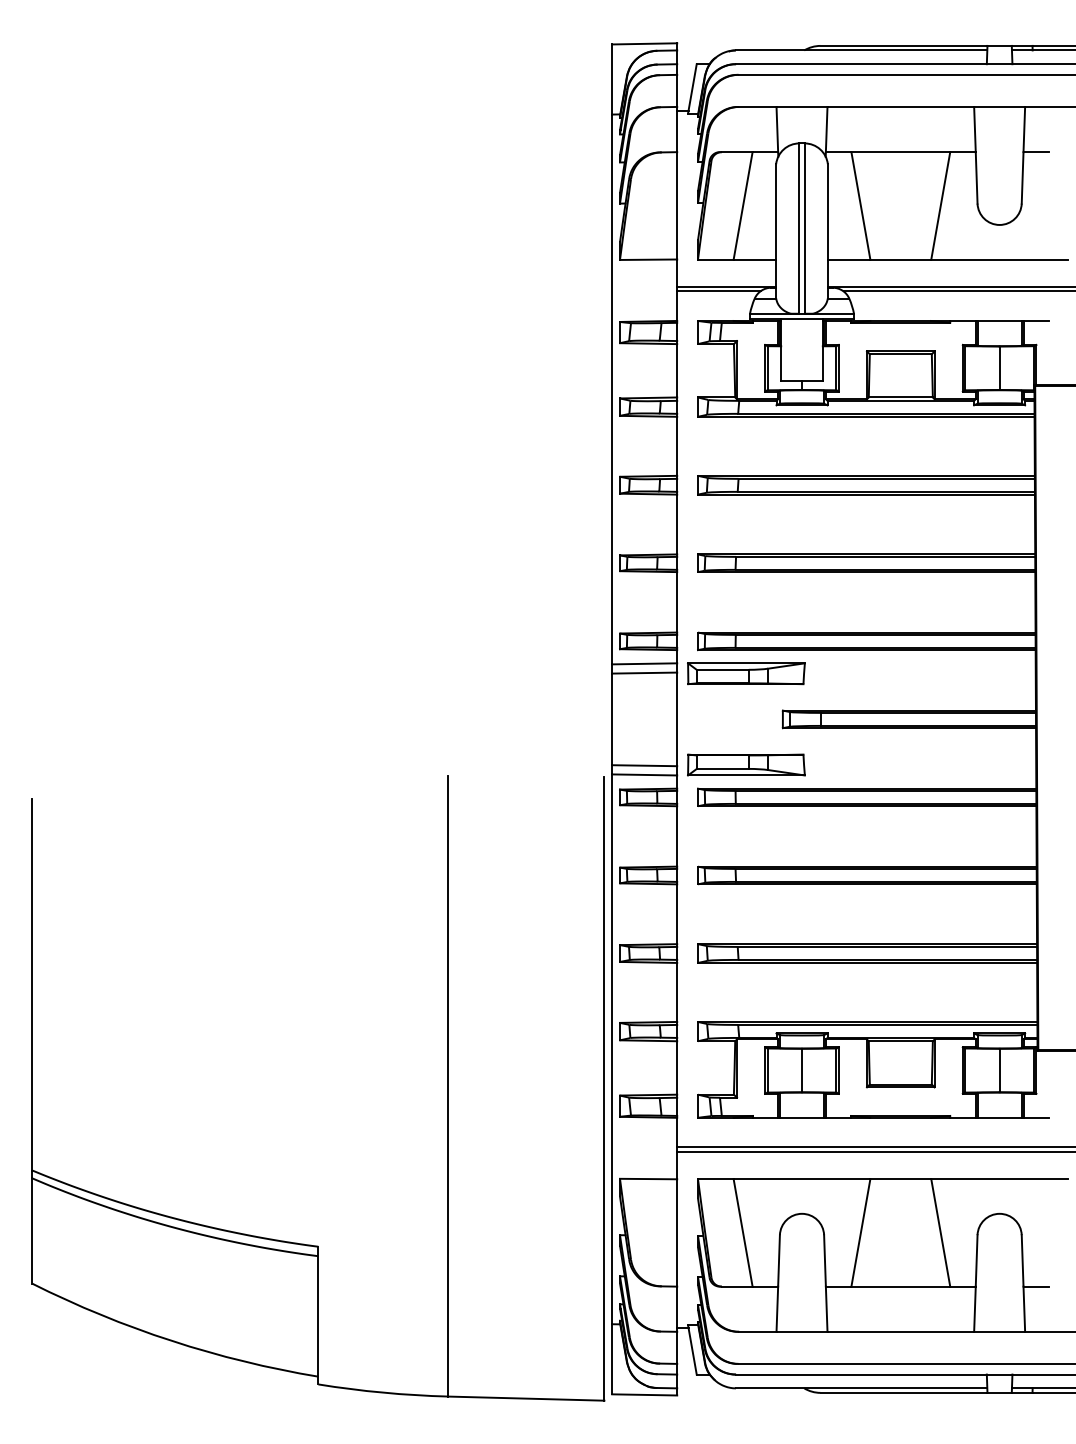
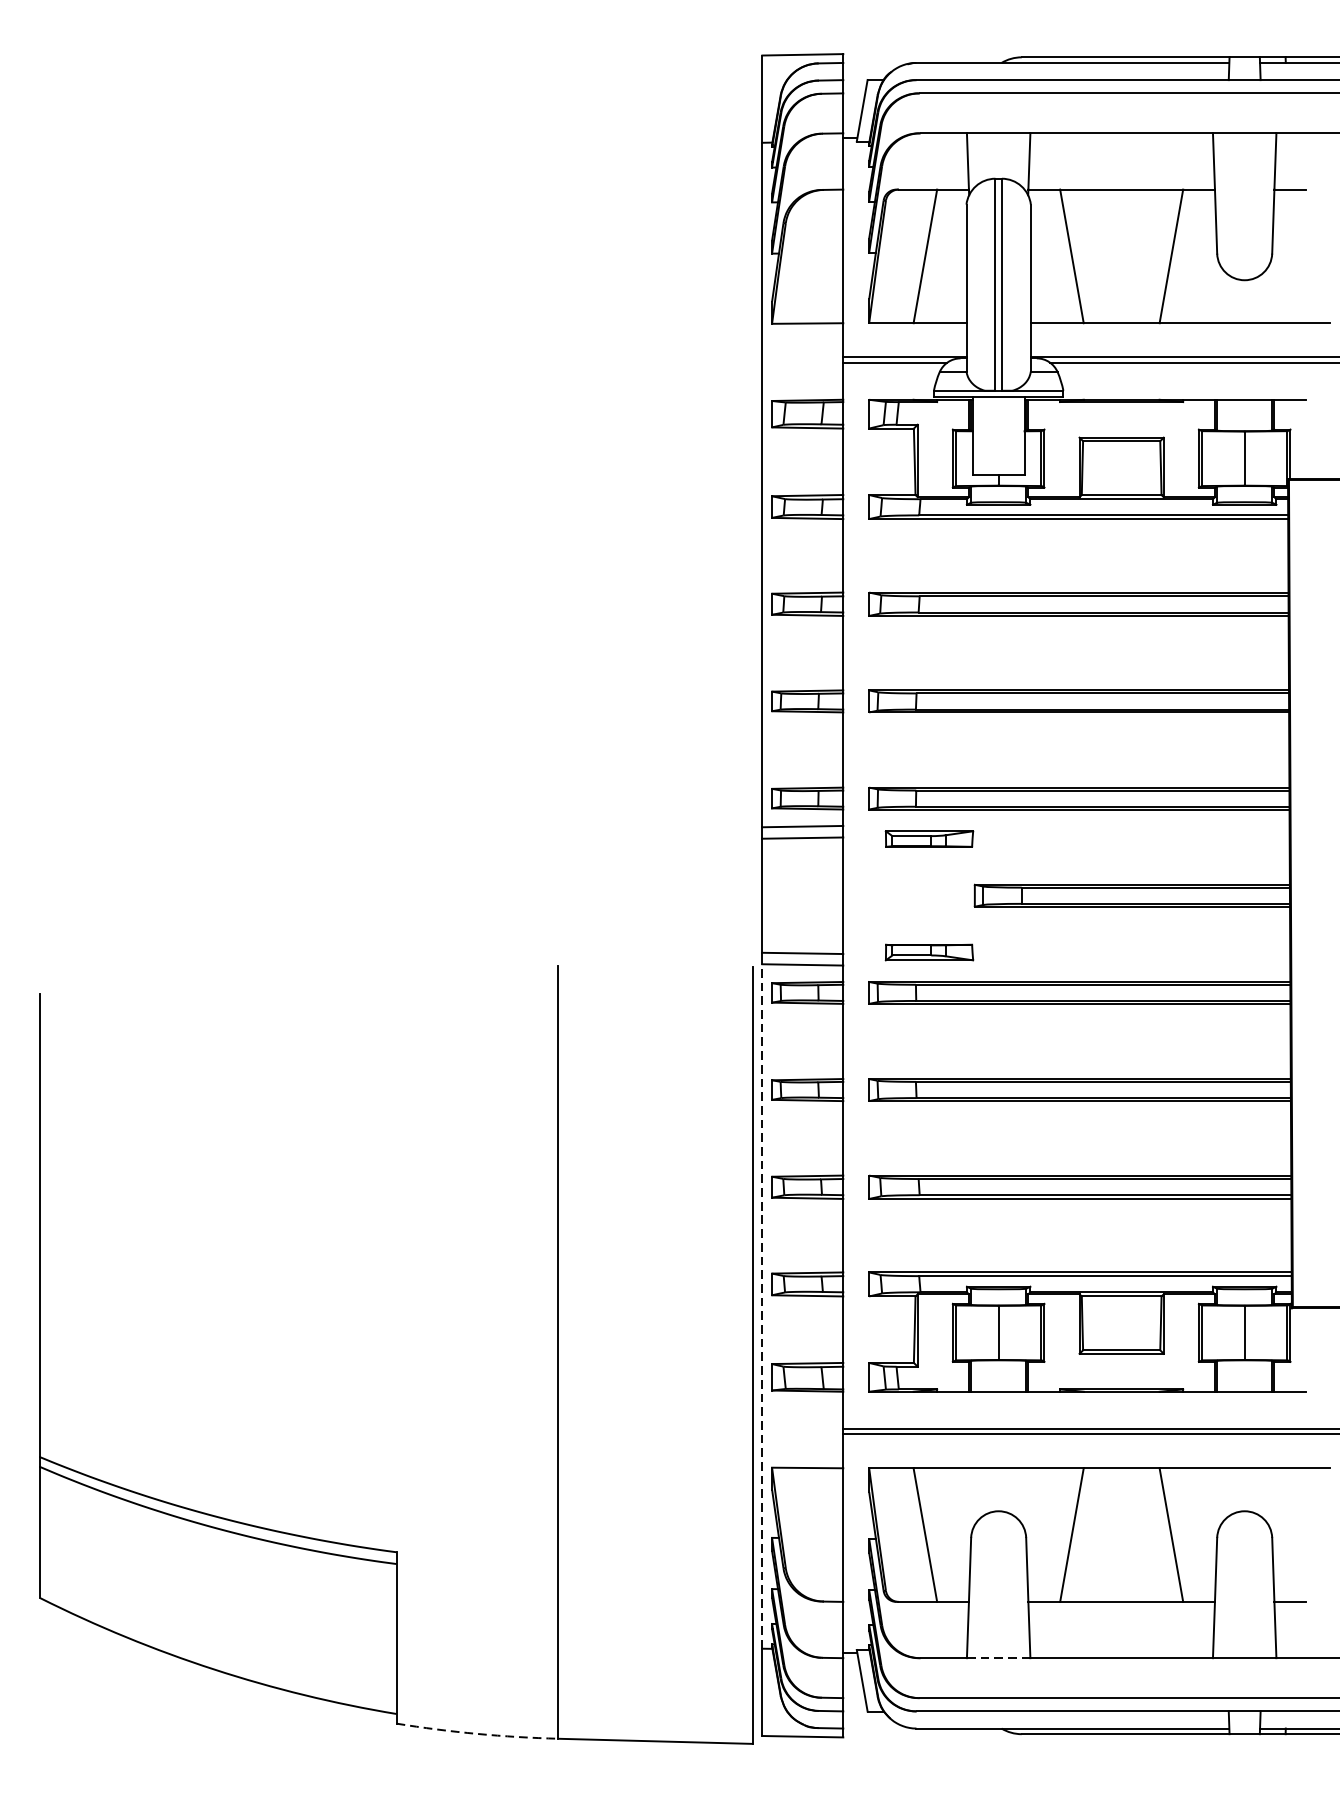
part: (746, 673) -> (929, 838), size x0.6
part: (746, 764) -> (929, 951), size x0.6
line: (612, 1049) -> (762, 1306), solid -> dashed
line: (801, 1331) -> (998, 1657), solid -> dashed
arc: (383, 1392) -> (477, 1733), solid -> dashed

